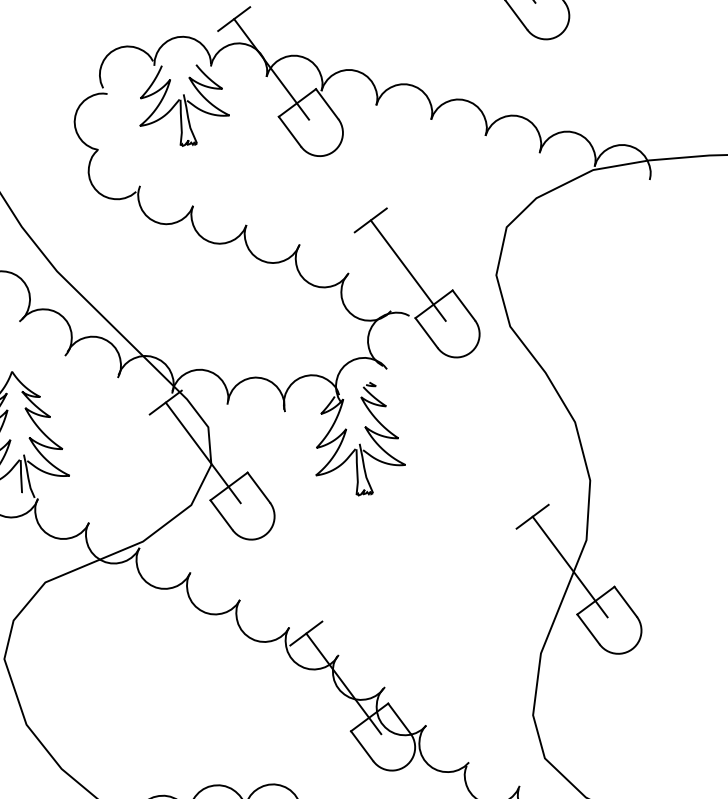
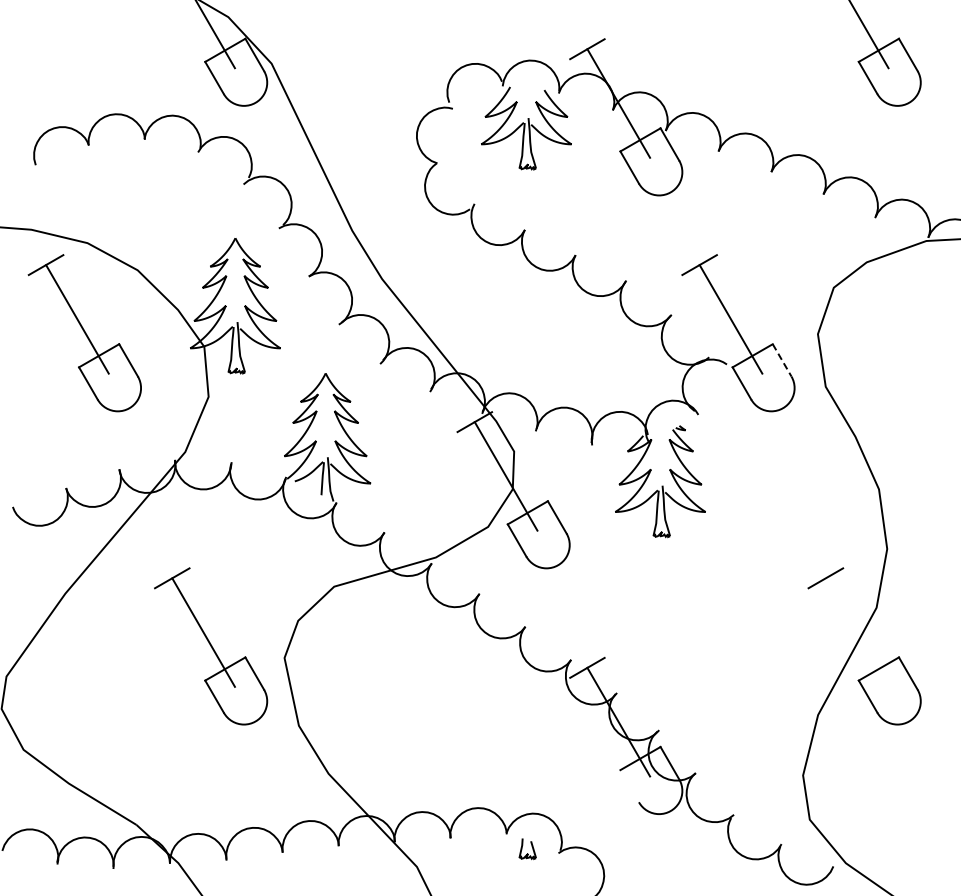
line: (464, 305) -> (782, 360), solid -> dashed
line: (569, 567) -> (856, 632), removed
line: (361, 746) -> (629, 786), removed

